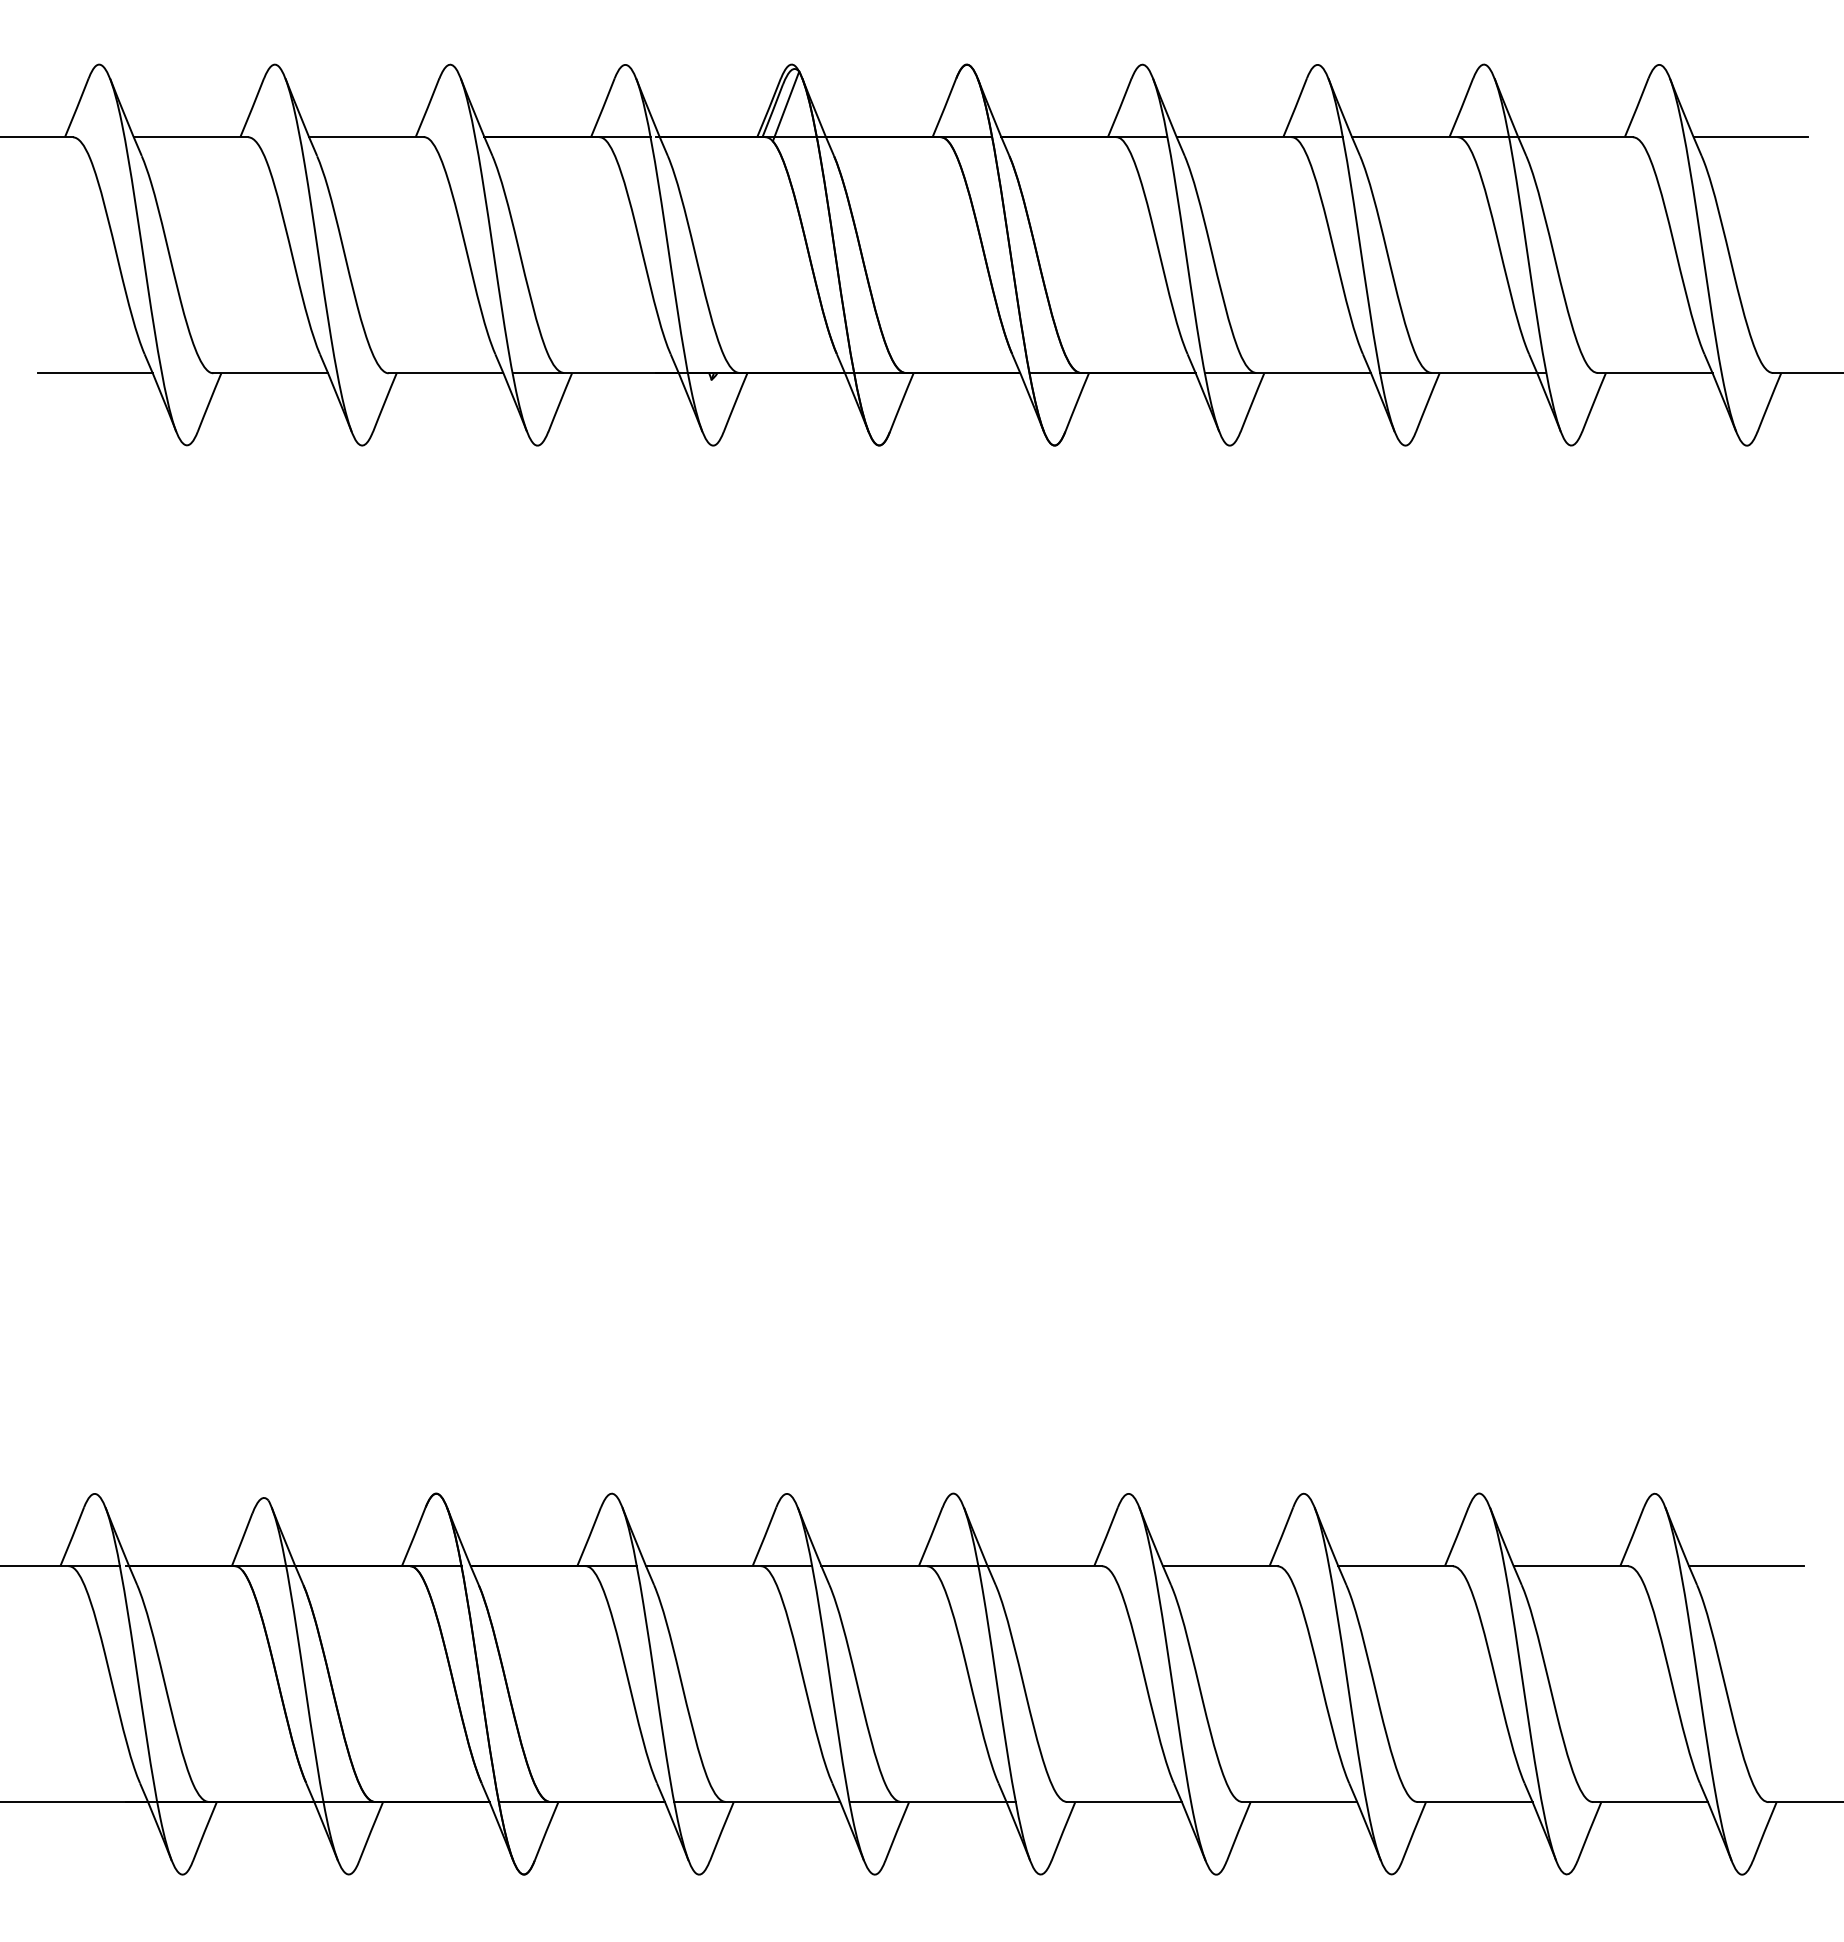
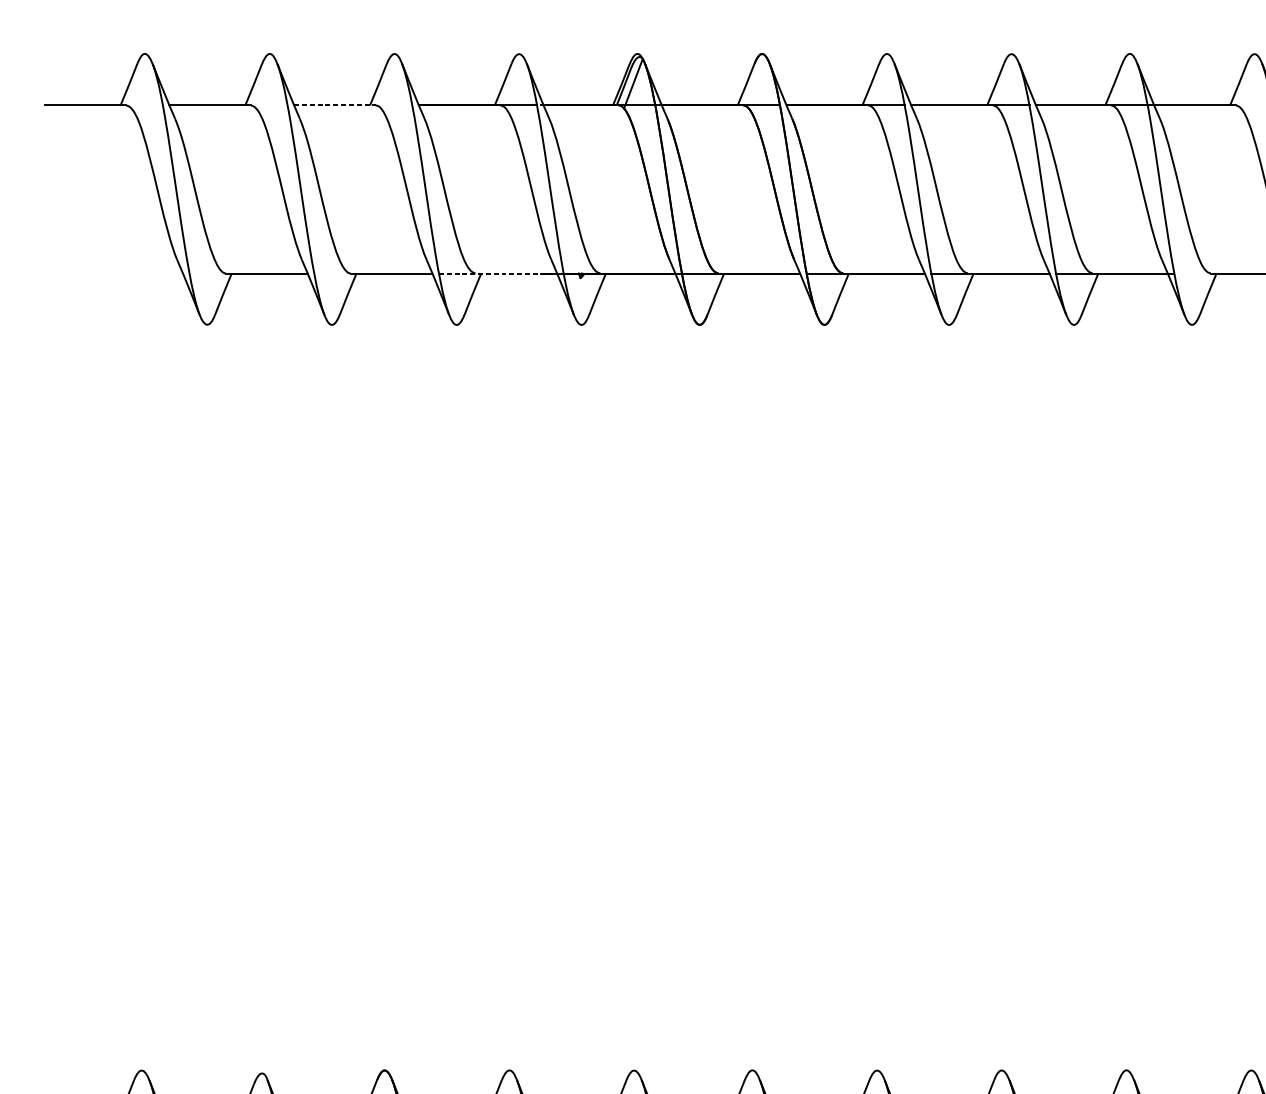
line: (366, 136) -> (335, 105), solid -> dashed
line: (95, 373) -> (142, 273), removed
line: (596, 373) -> (498, 273), solid -> dashed

